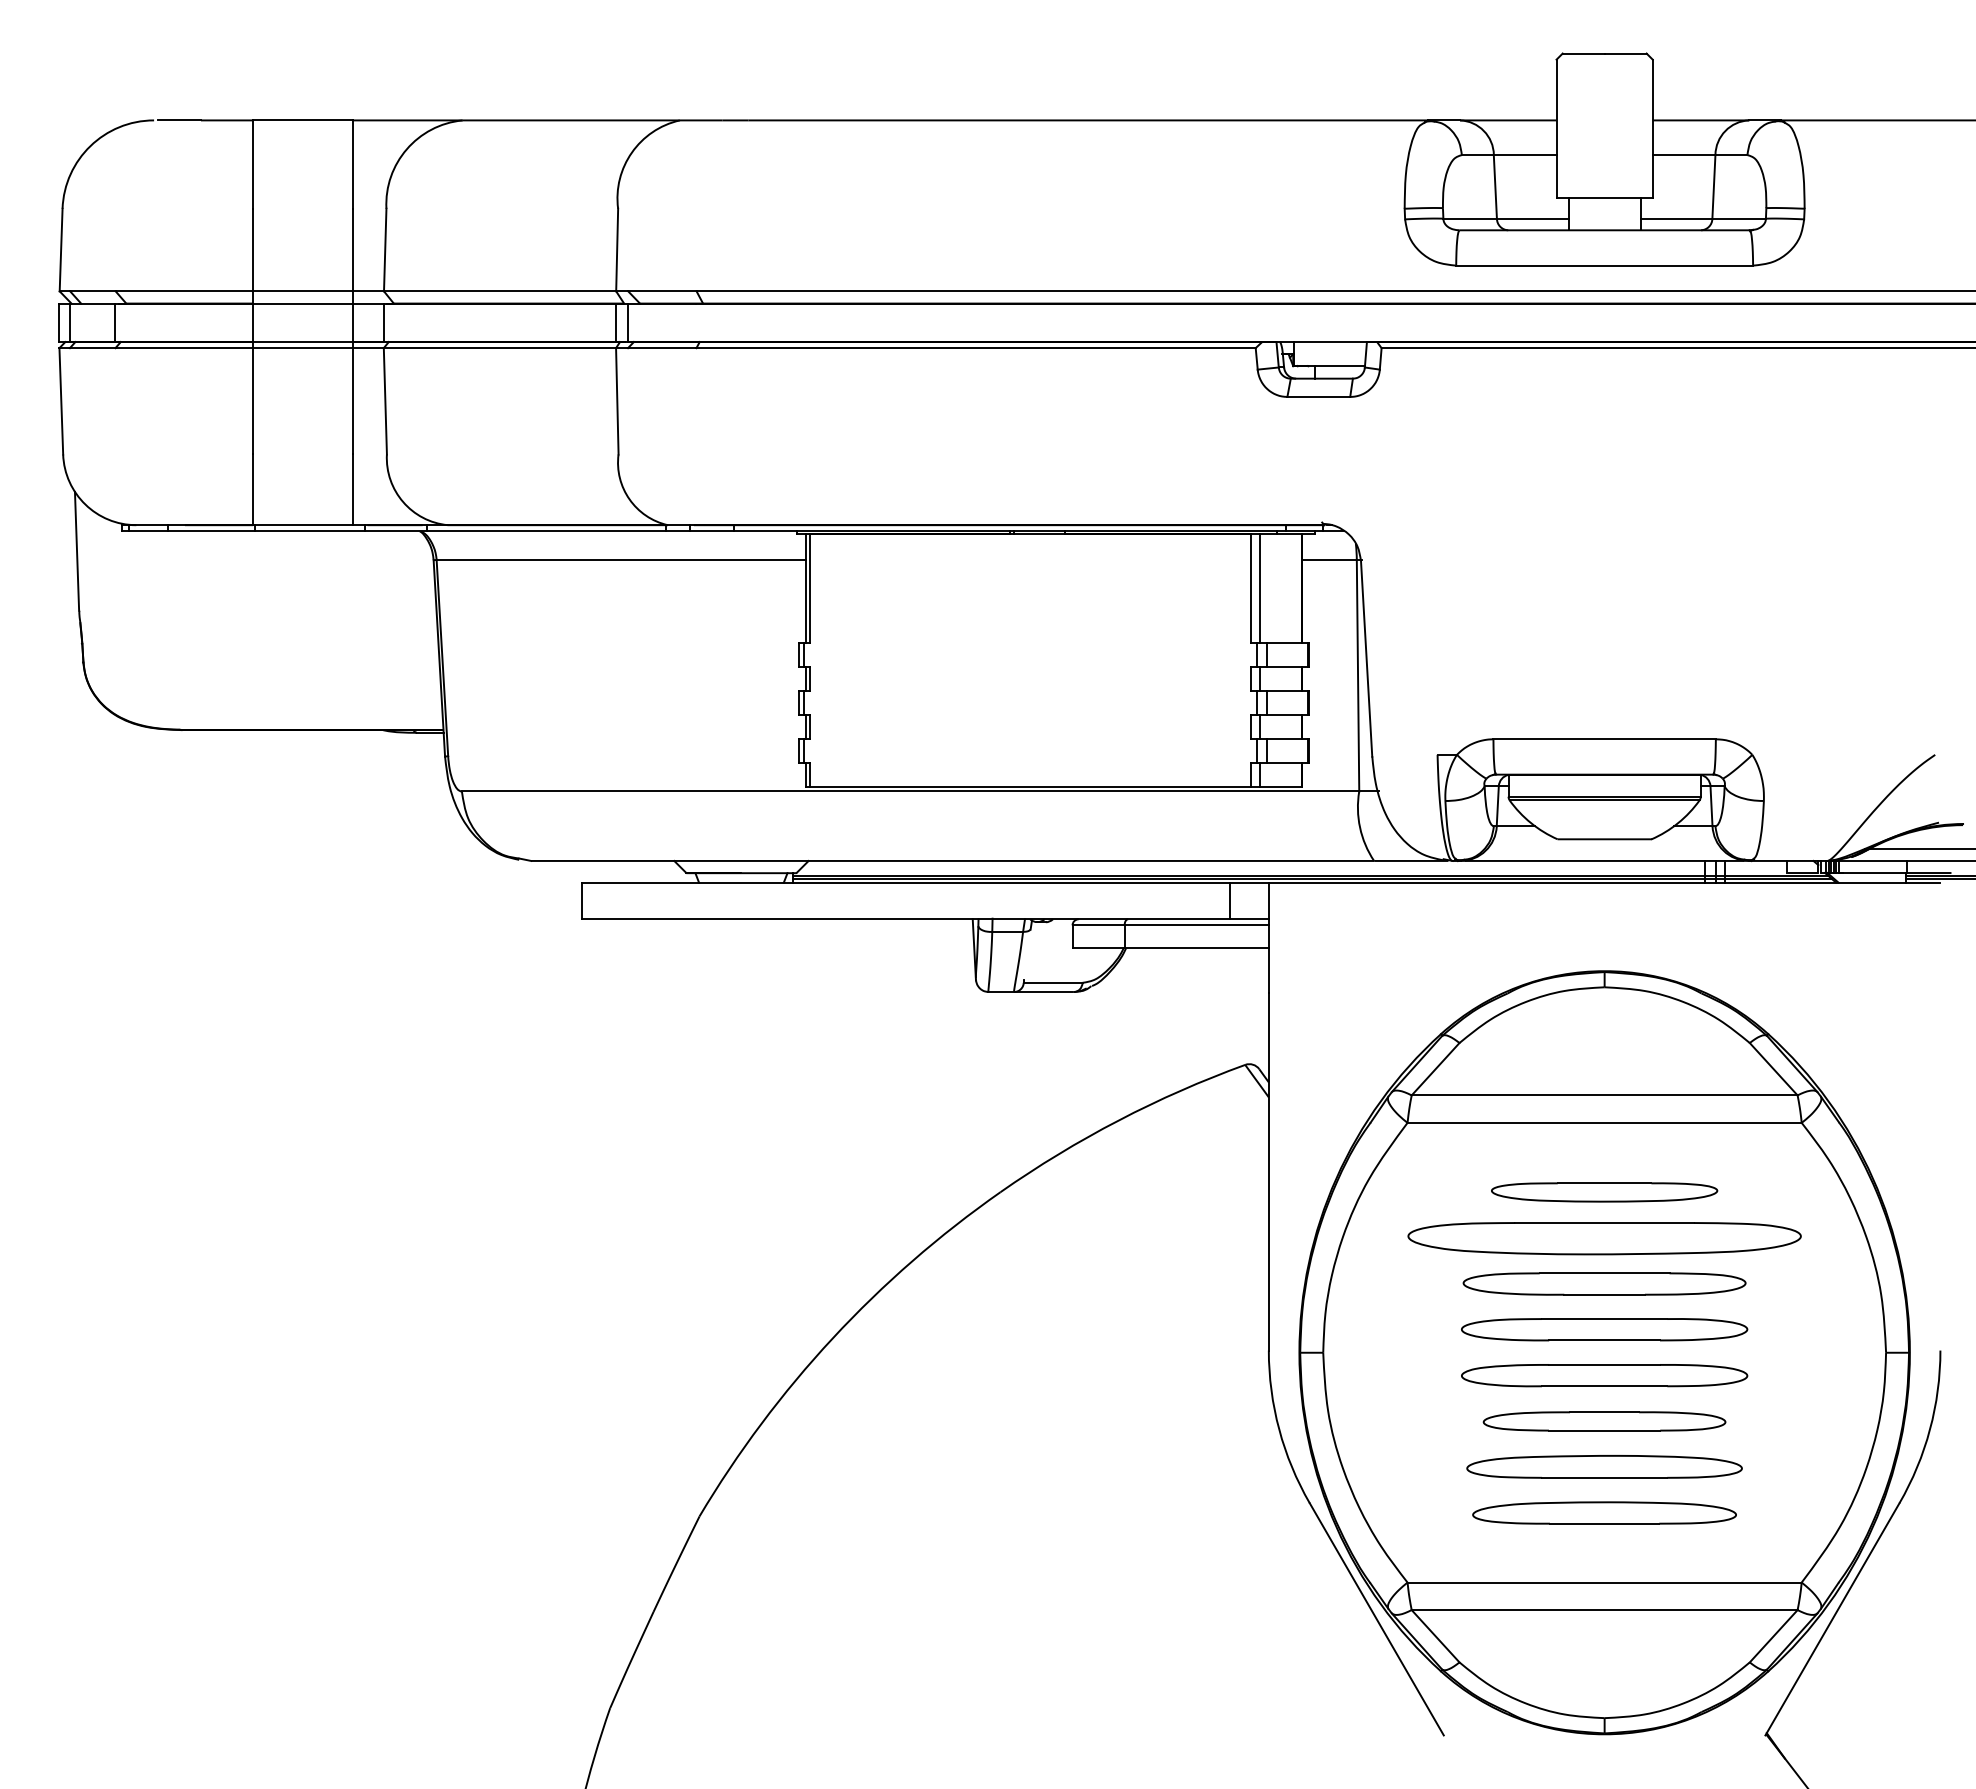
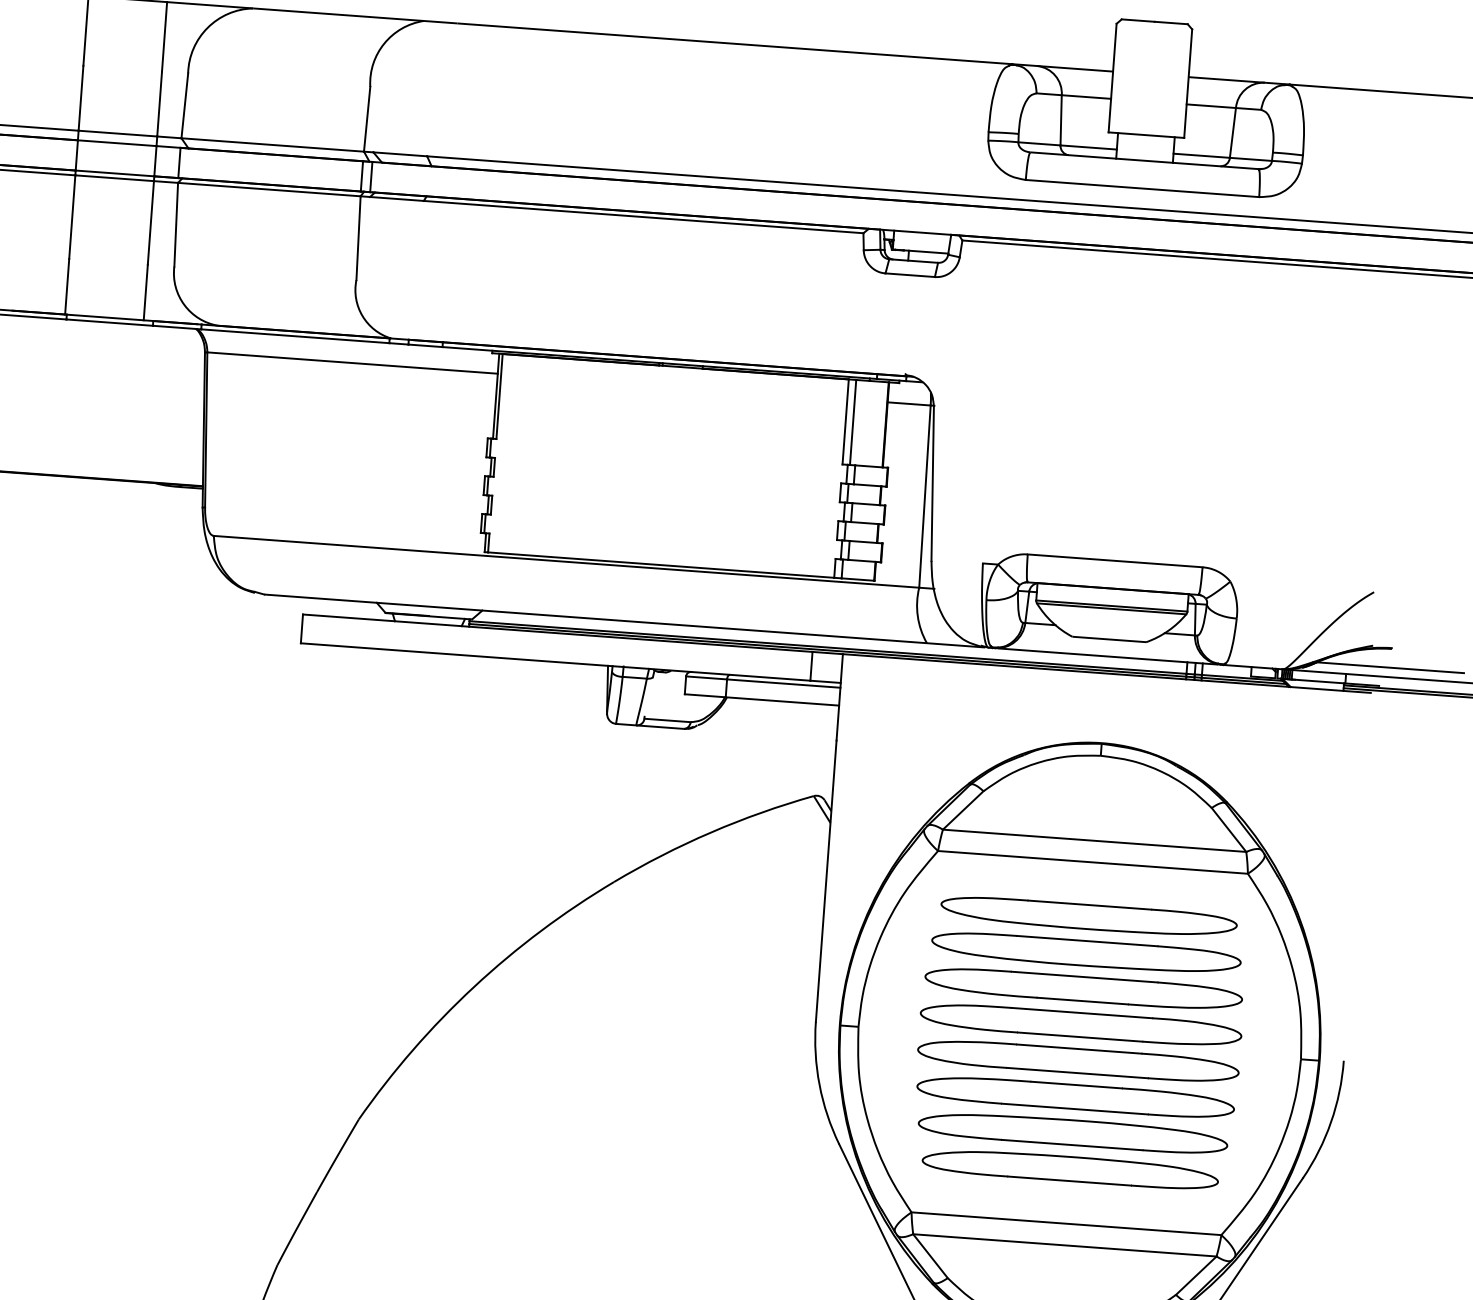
part: (1604, 1192) -> (1088, 917), size x1.67
part: (1604, 1283) -> (1083, 988), size x1.43
part: (1604, 1329) -> (1080, 1024), size x1.43
part: (1604, 1375) -> (1078, 1060), size x1.43
part: (1604, 1421) -> (1075, 1097), size x1.67
part: (1604, 1466) -> (1073, 1132), size x1.43
part: (1604, 1512) -> (1070, 1168), size x1.43

